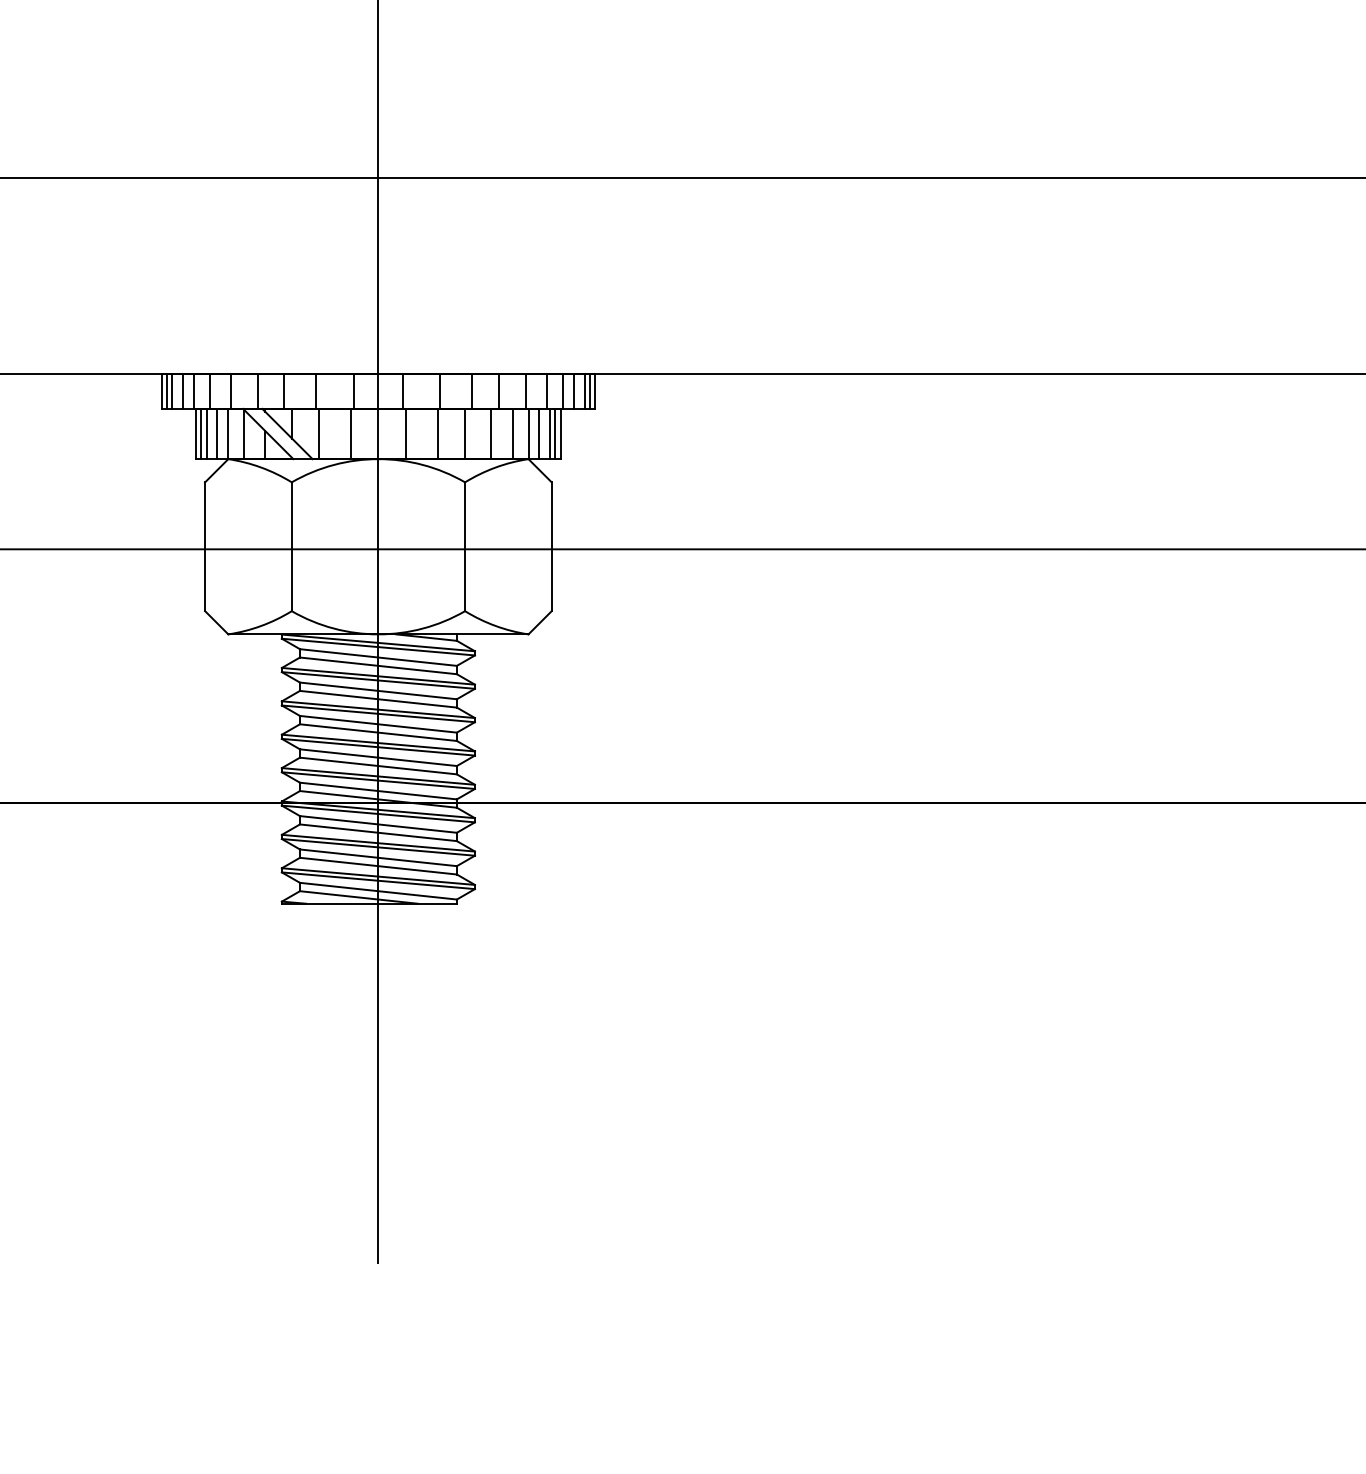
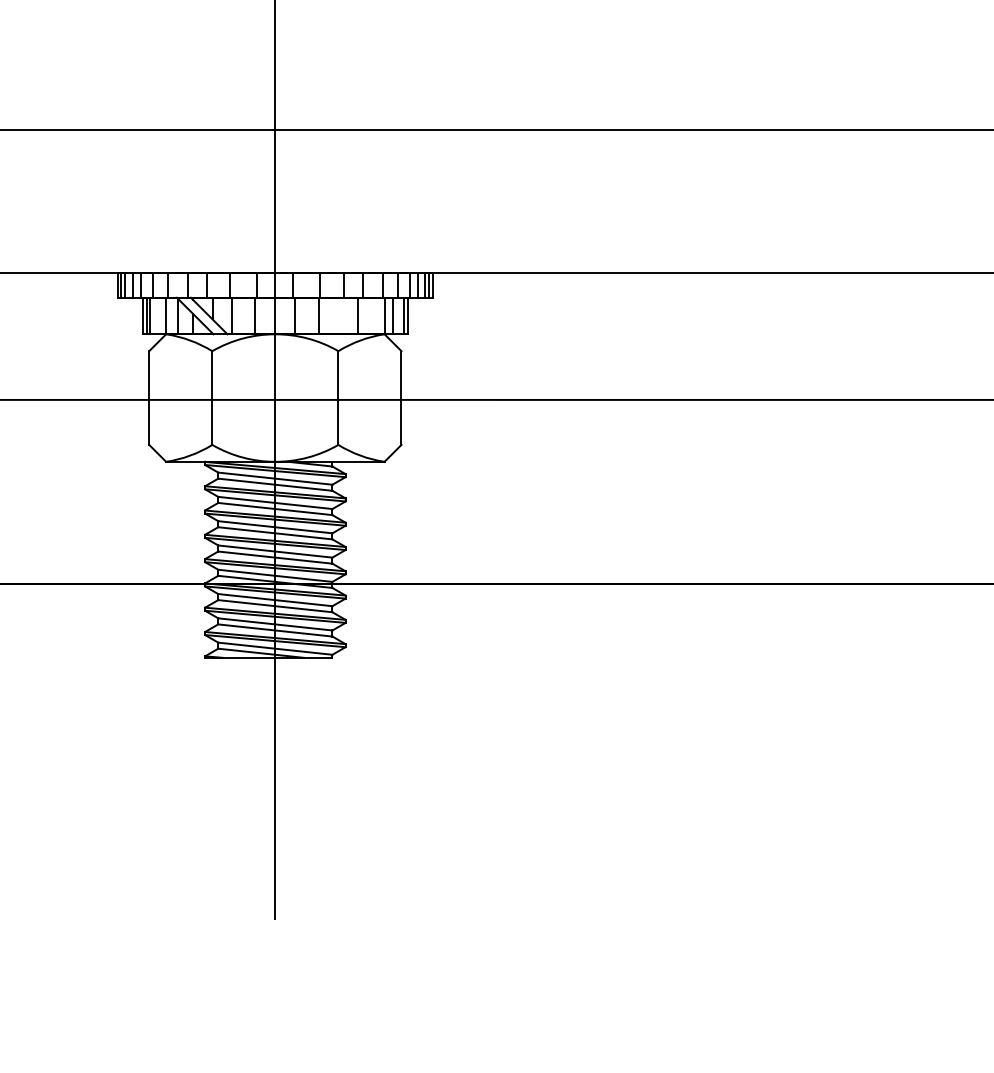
line: (217, 433) -> (158, 315), removed
line: (464, 433) -> (337, 315), removed
line: (512, 433) -> (372, 315), removed
line: (550, 433) -> (400, 315), removed

